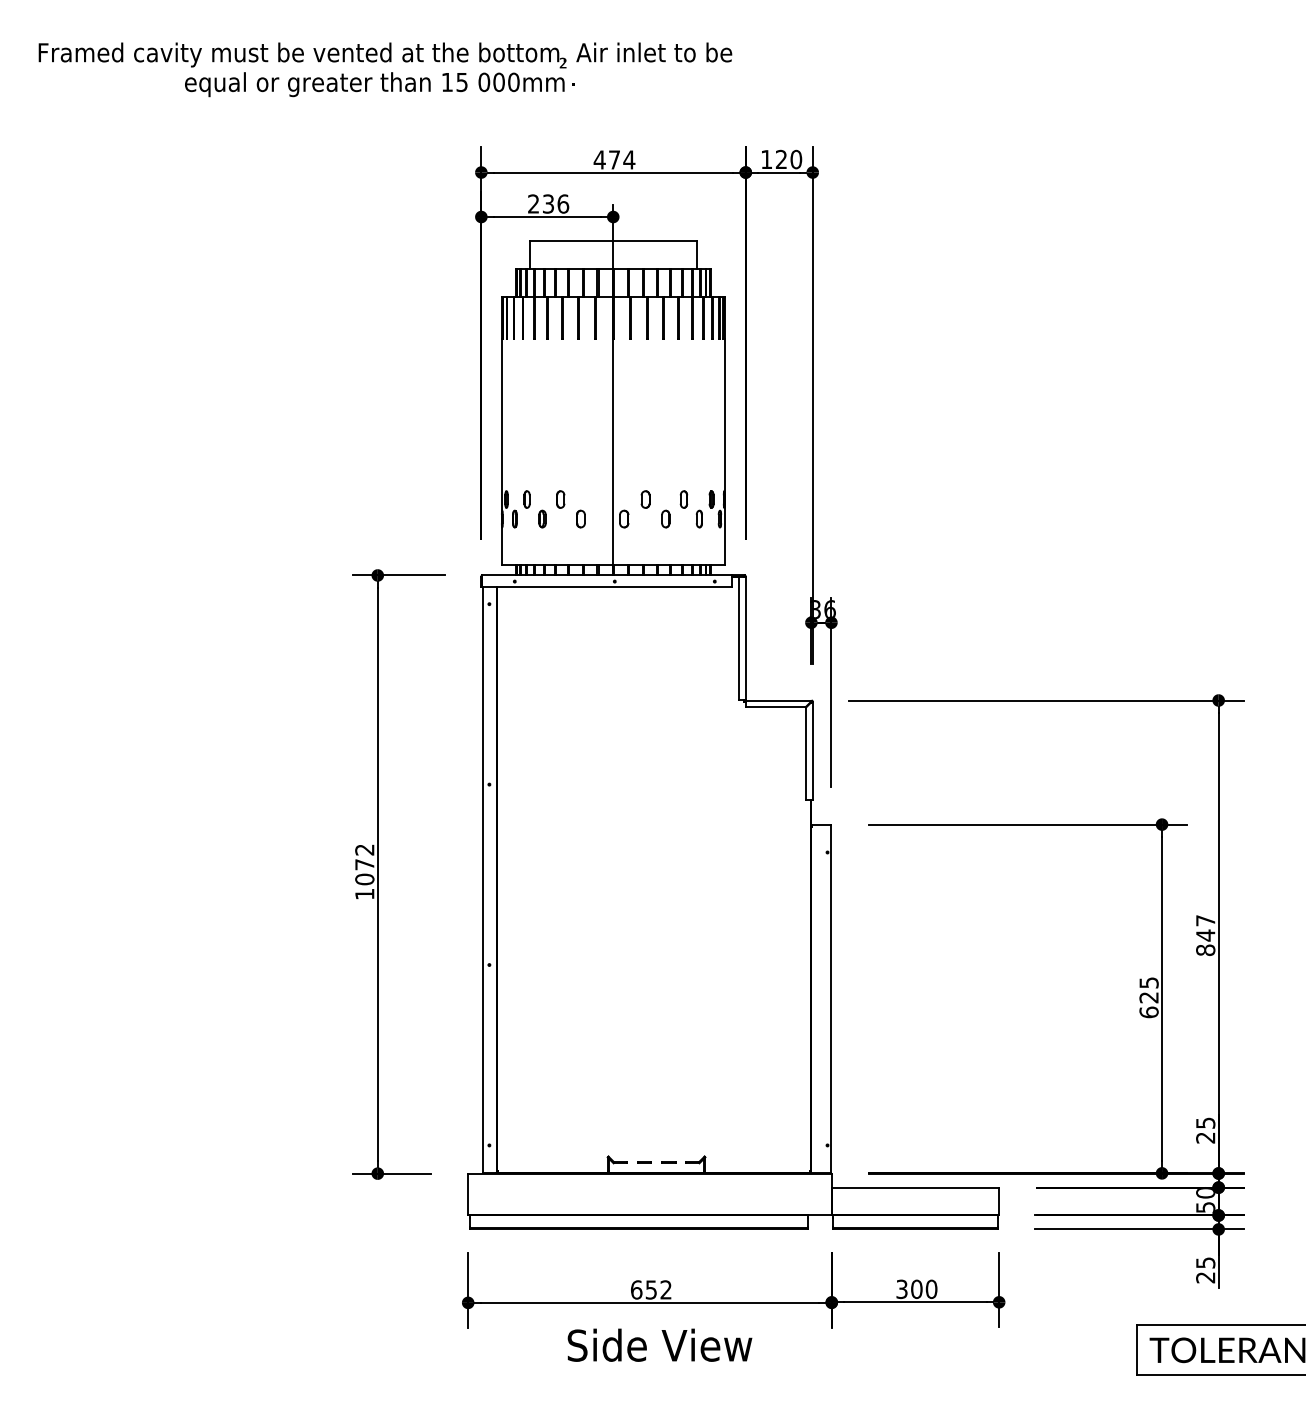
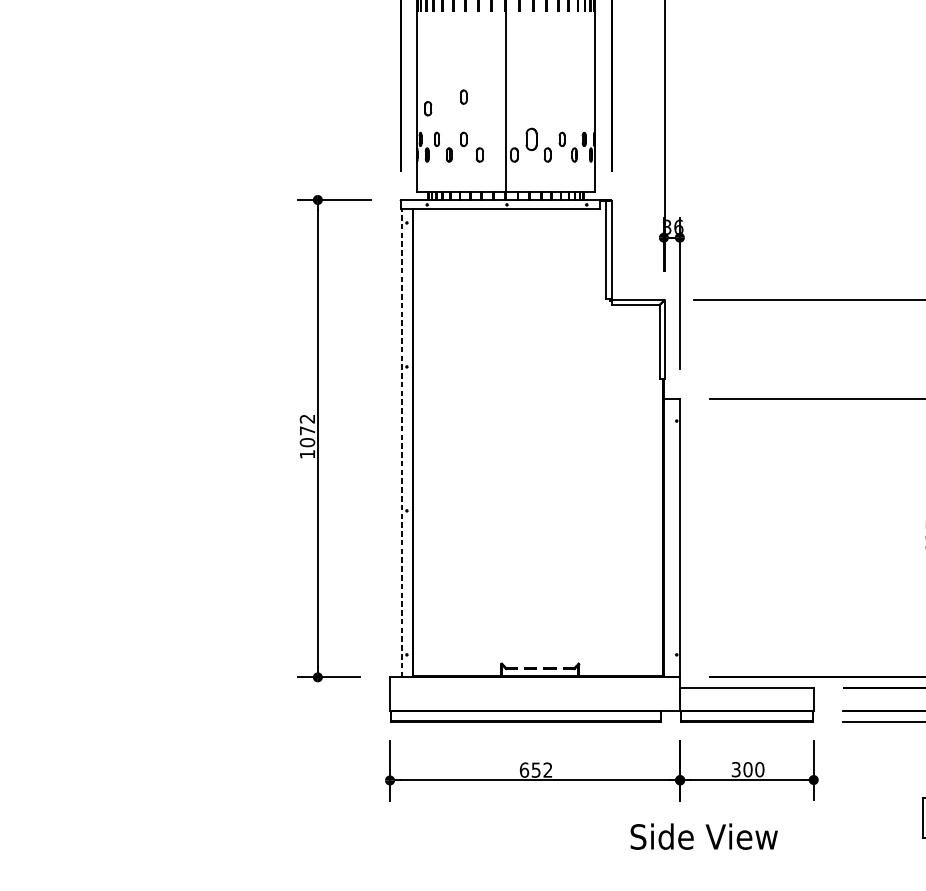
part: (560, 446) -> (463, 97), added
part: (515, 460) -> (427, 108), added
part: (645, 499) -> (531, 139), size x1.6
line: (482, 879) -> (401, 442), solid -> dashed
text: (659, 1344) -> (703, 836), moved

